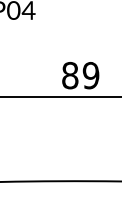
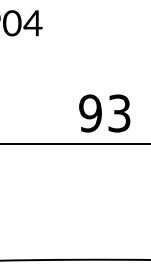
text: (80, 75) -> (104, 113), 89 -> 93

